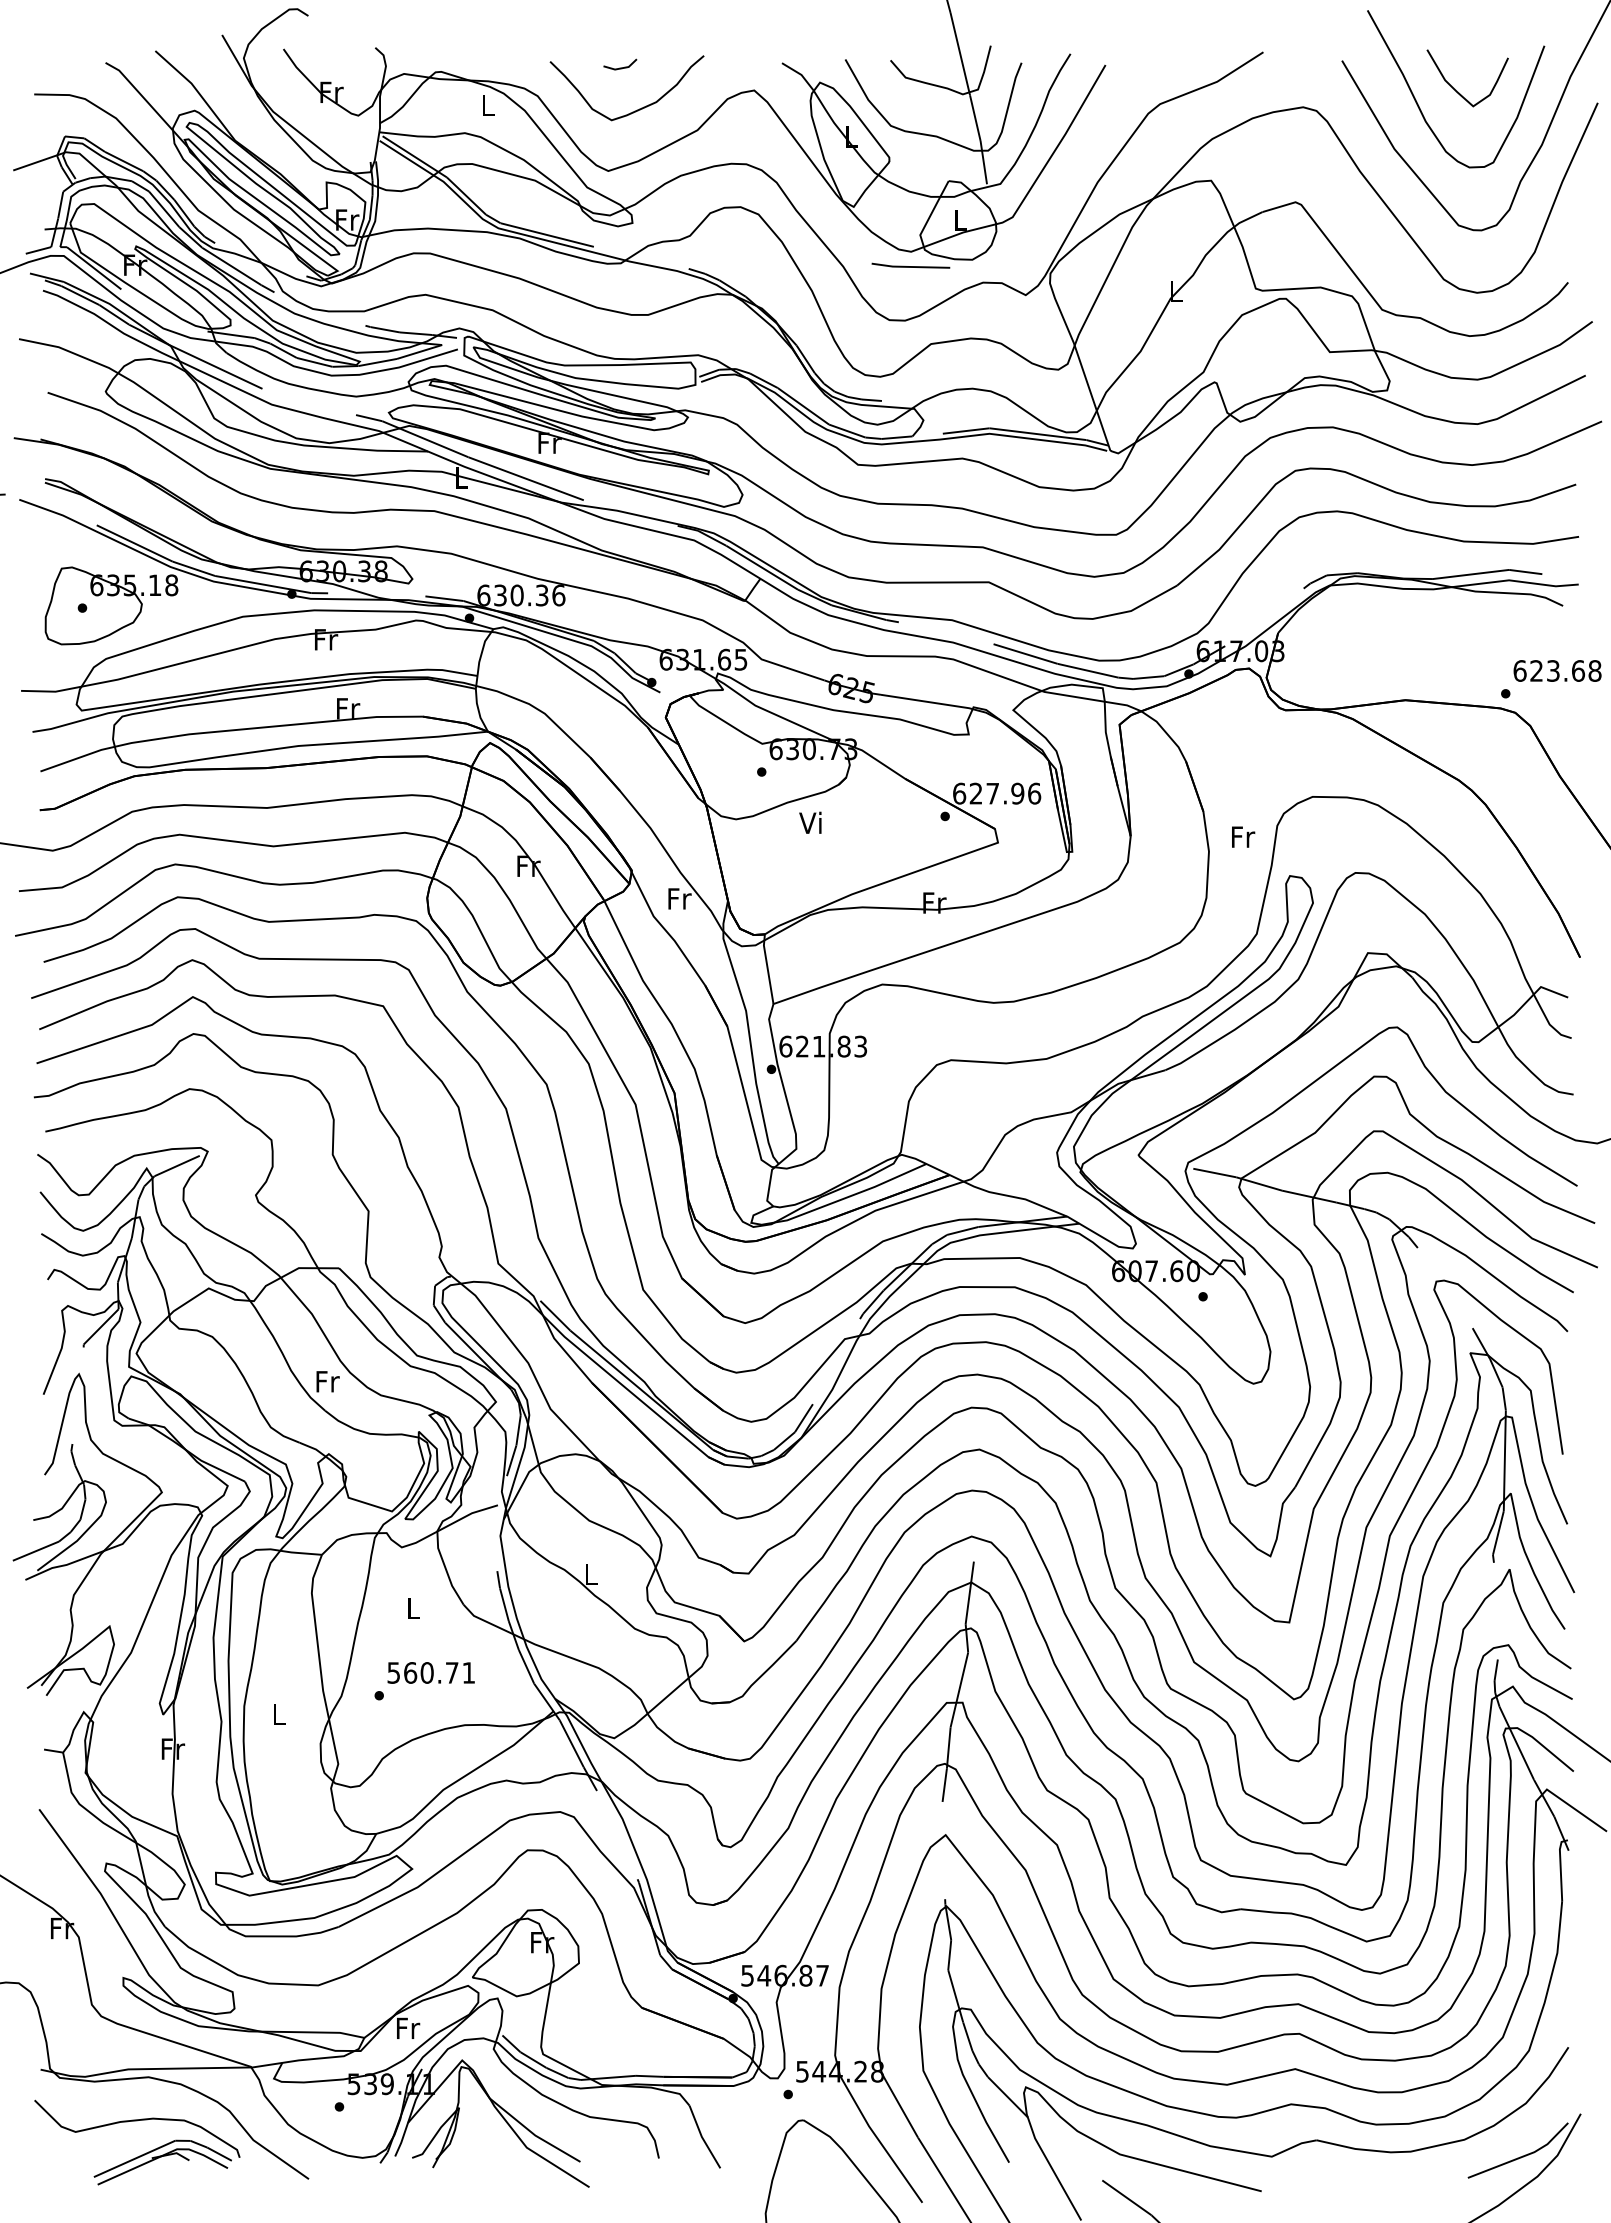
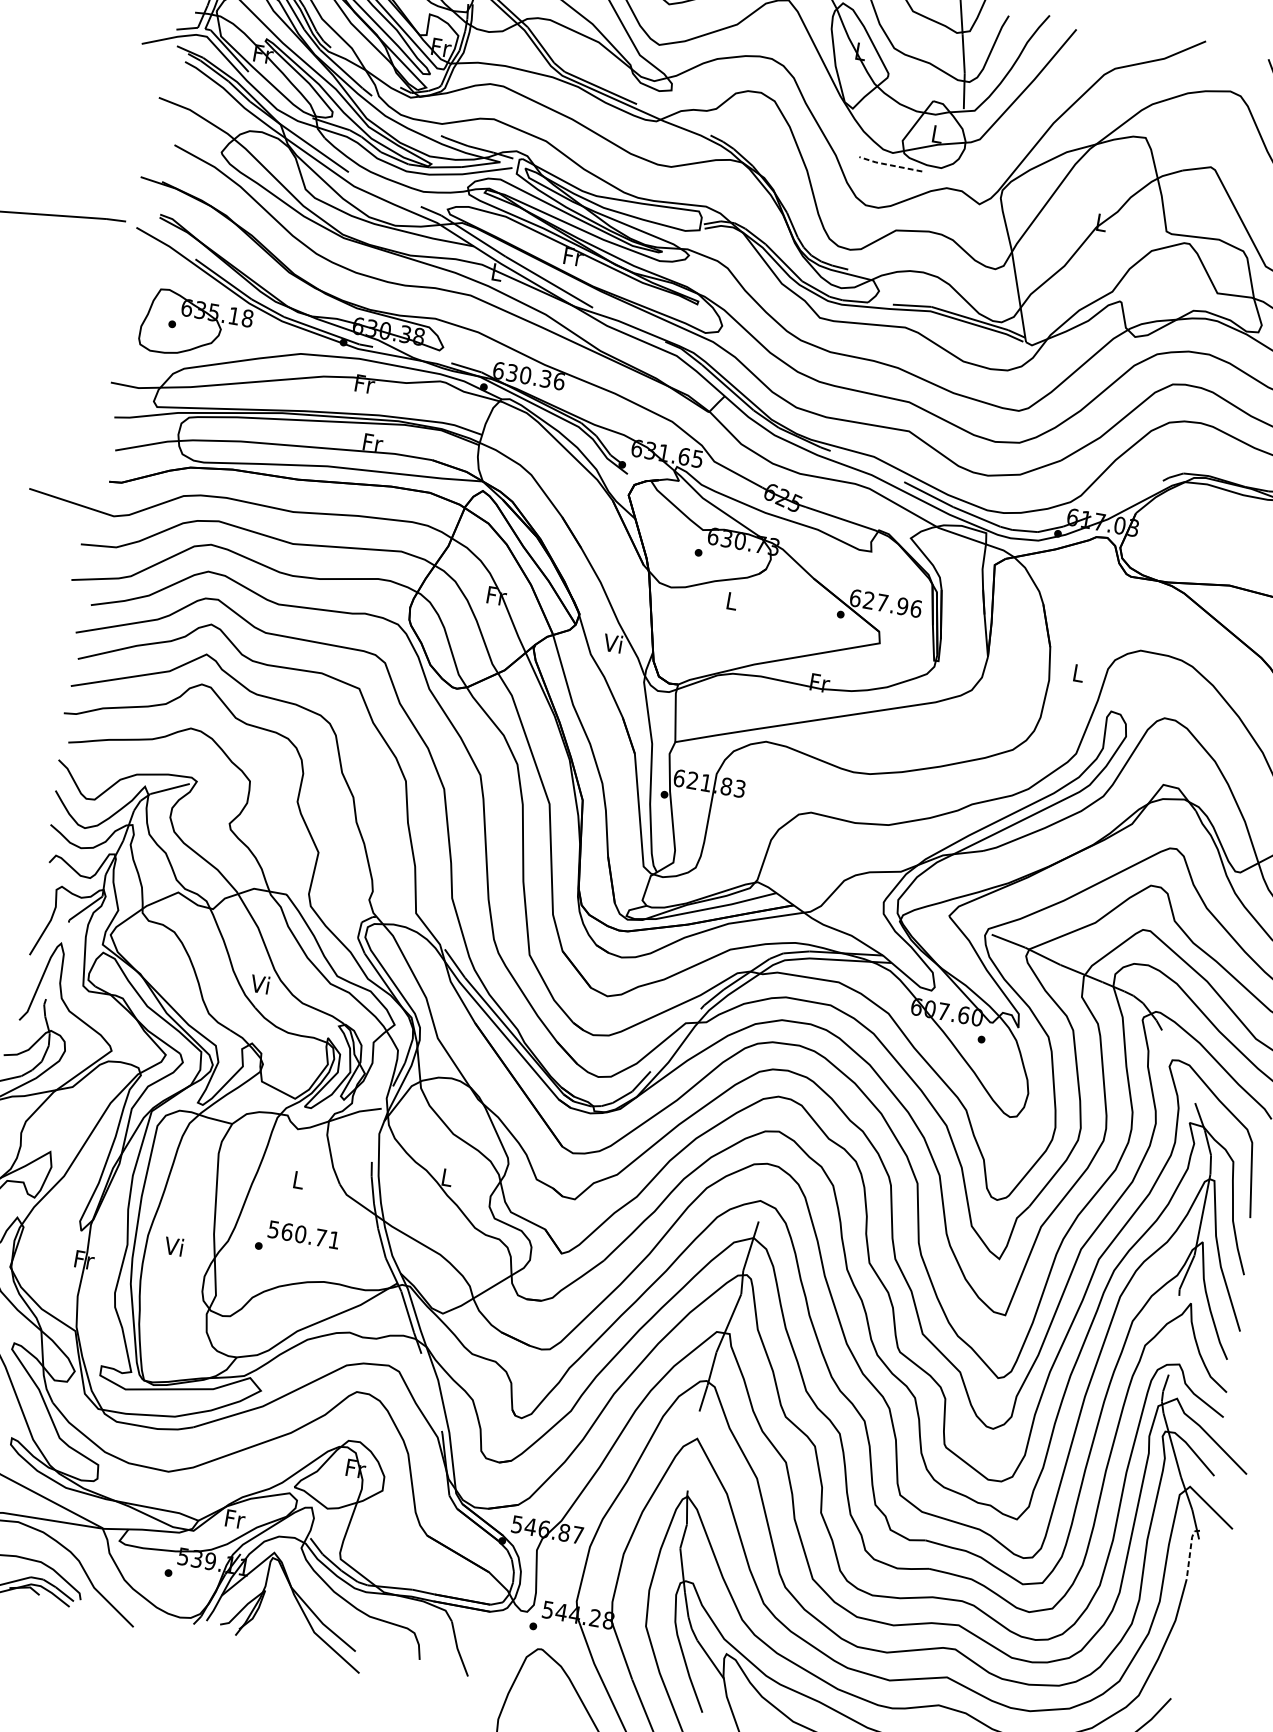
line: (909, 266) -> (889, 164), solid -> dashed
text: (810, 822) -> (730, 600), Vi -> L
text: (1243, 836) -> (1079, 672), Fr -> L
text: (678, 898) -> (613, 643), Fr -> Vi
text: (326, 1381) -> (260, 984), Fr -> Vi
text: (277, 1713) -> (173, 1246), L -> Vi
line: (1560, 1867) -> (1190, 1551), solid -> dashed

